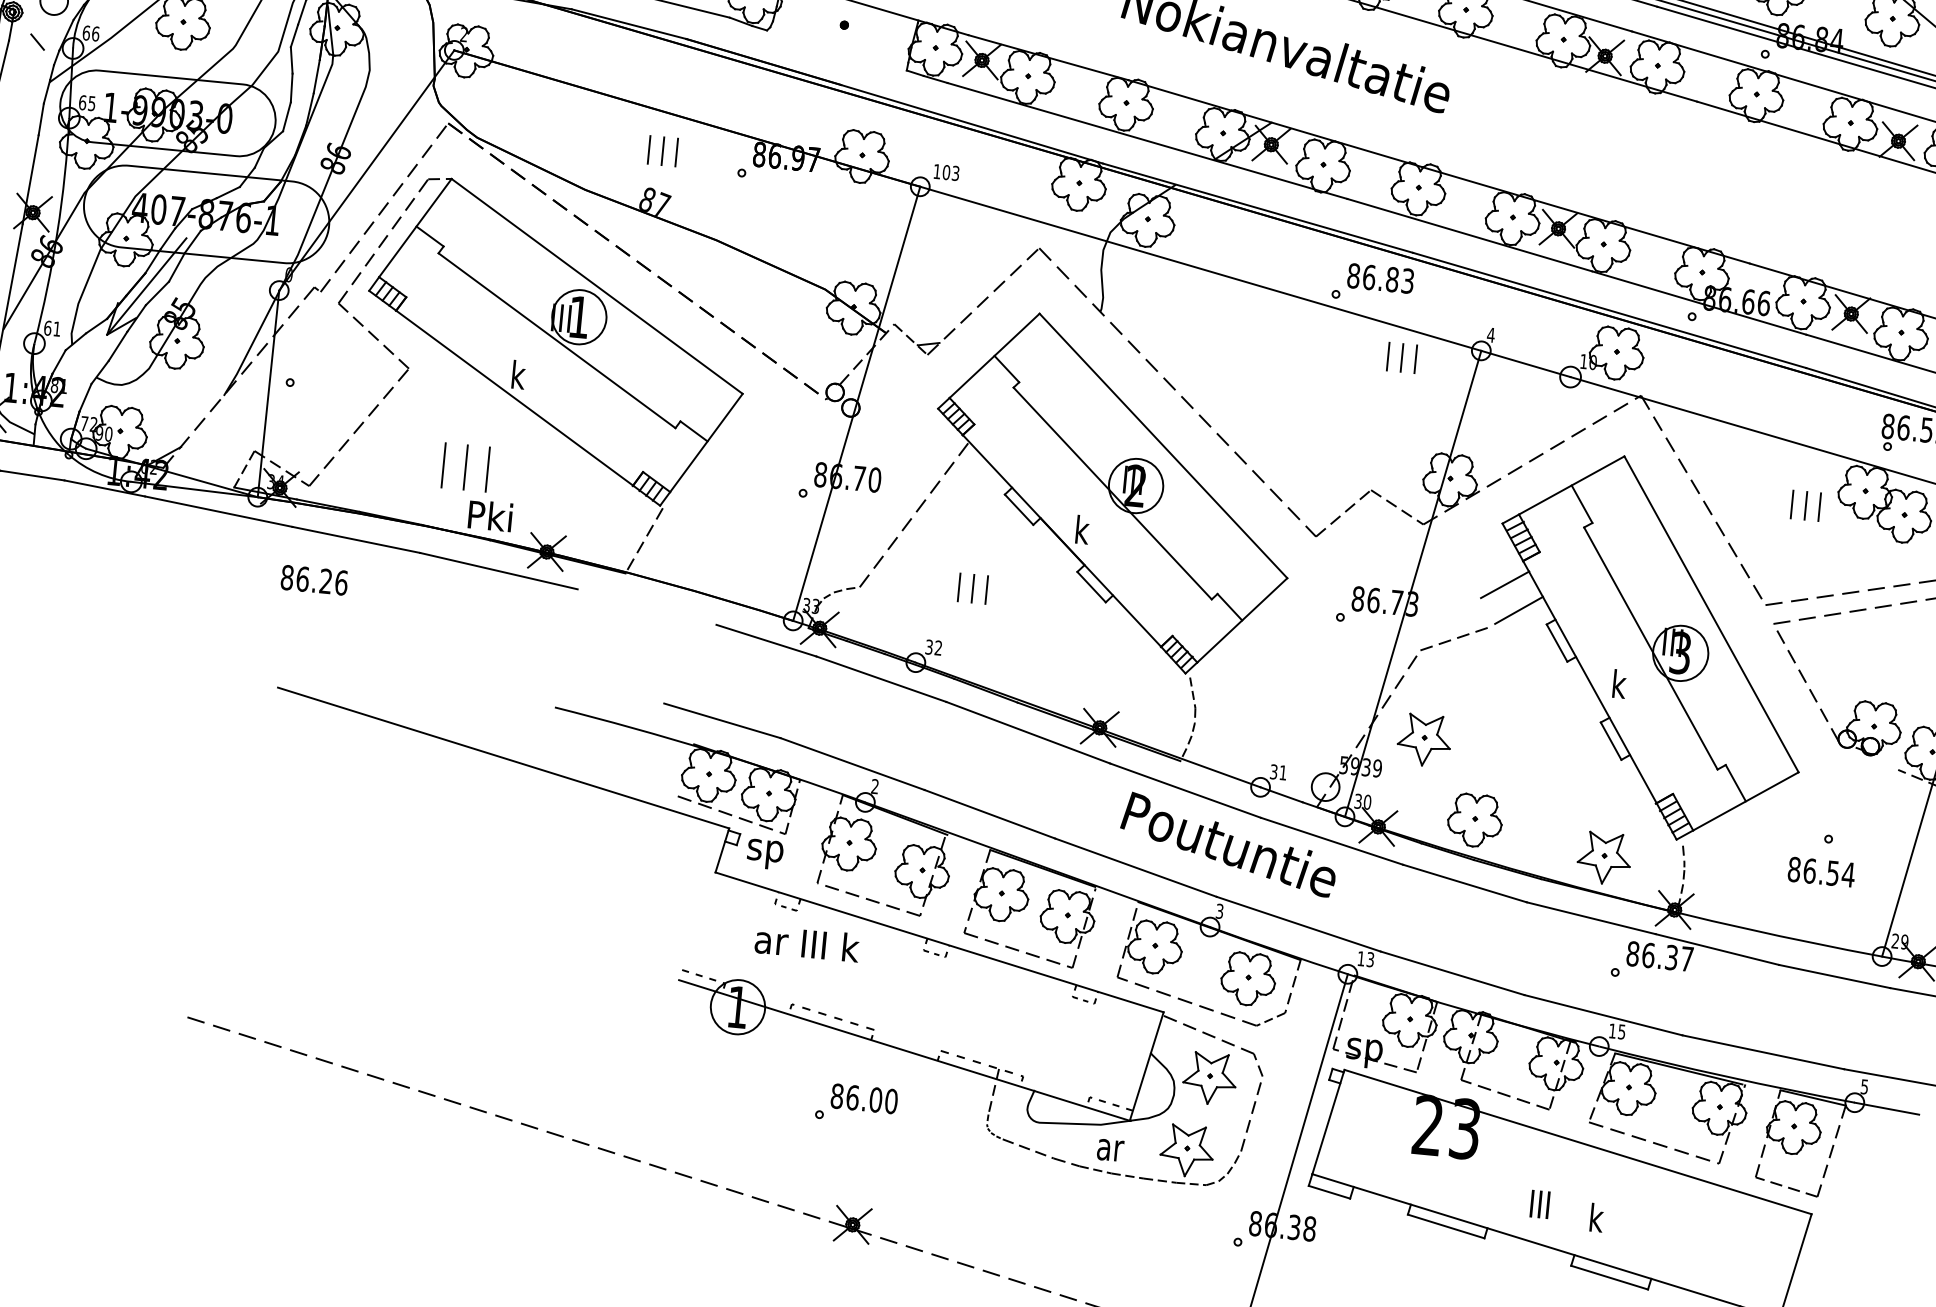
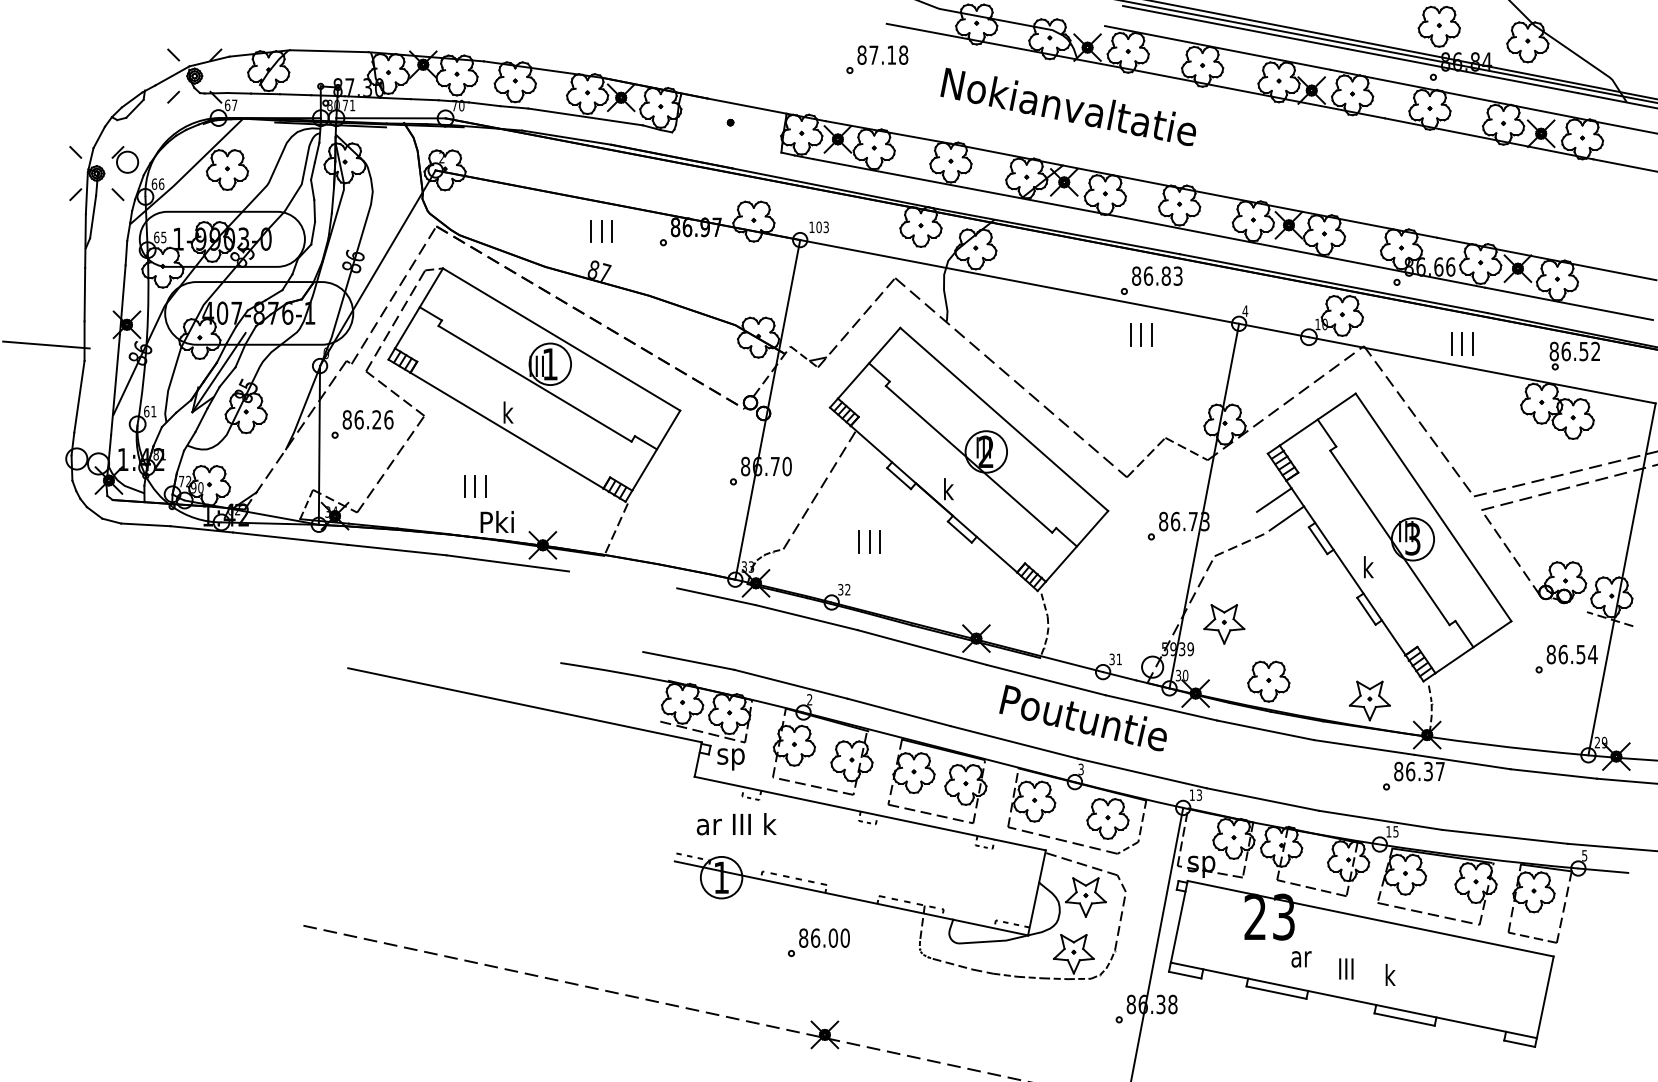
part: (1402, 357) -> (1141, 334), moved
part: (466, 466) -> (475, 486), size x0.62
part: (1806, 505) -> (1462, 343), moved
text: (313, 579) -> (367, 419), moved
text: (1820, 872) -> (1571, 654), moved
text: (807, 943) -> (736, 824), moved
text: (1110, 1150) -> (1301, 959), moved

